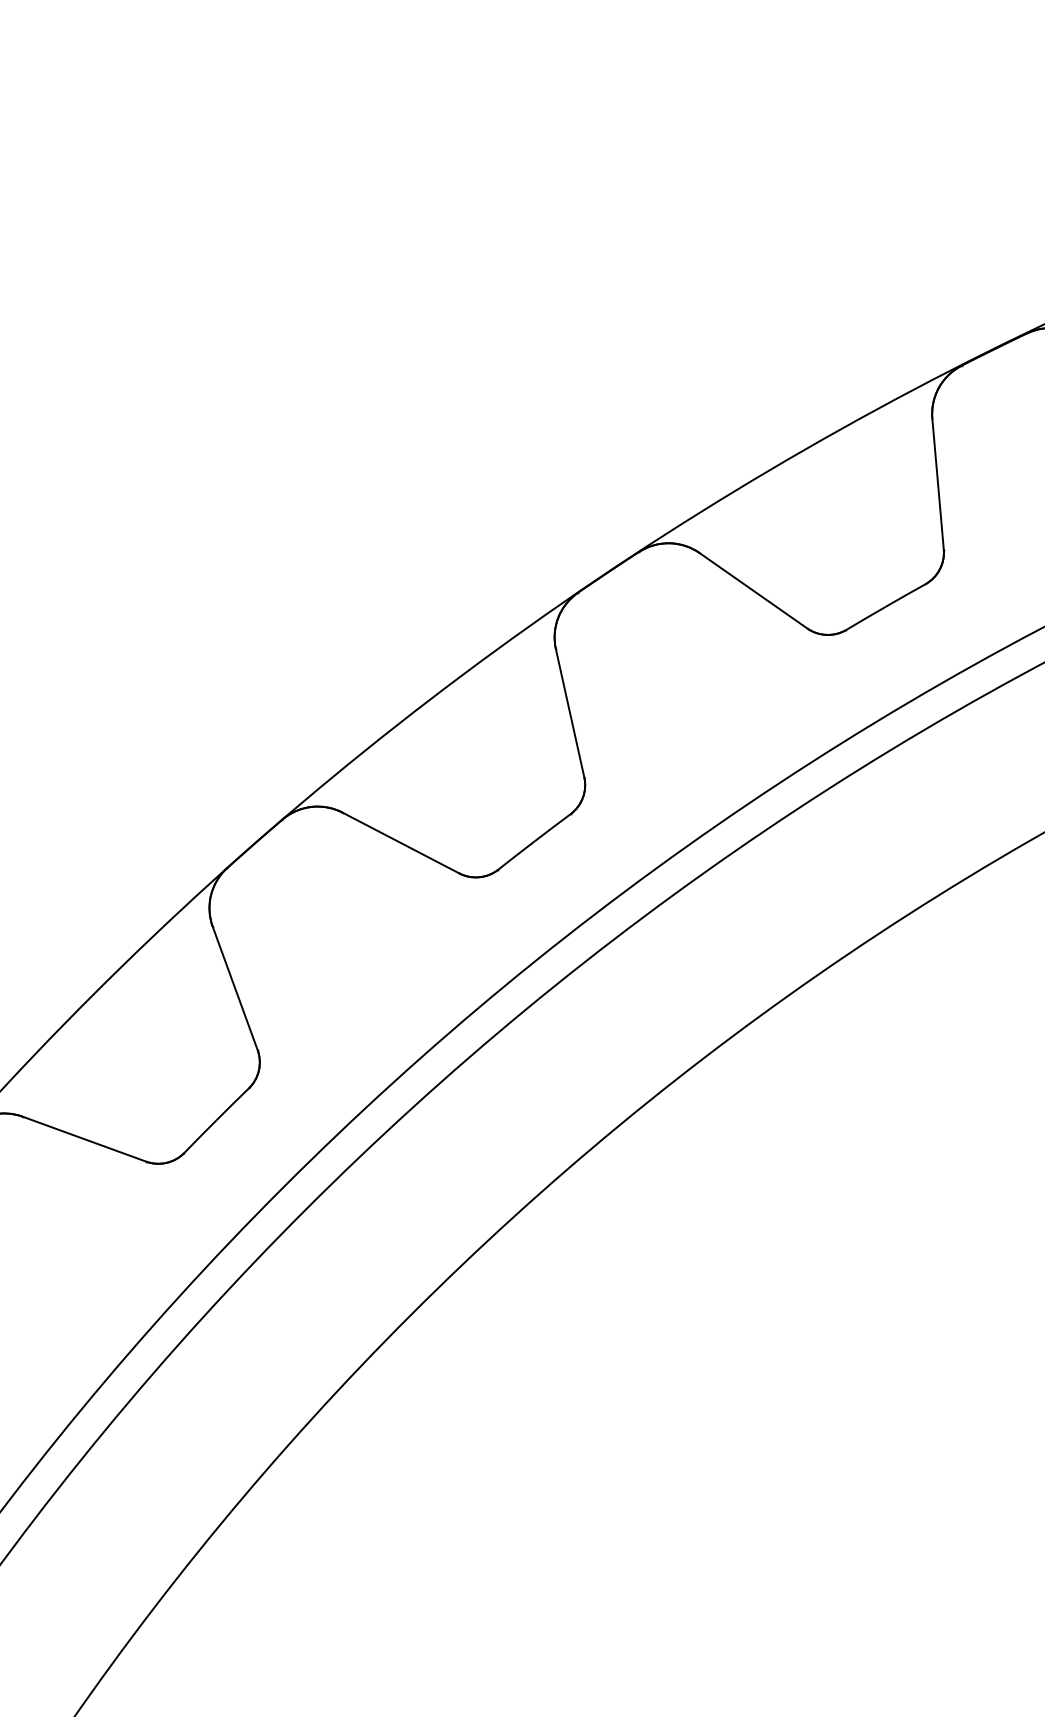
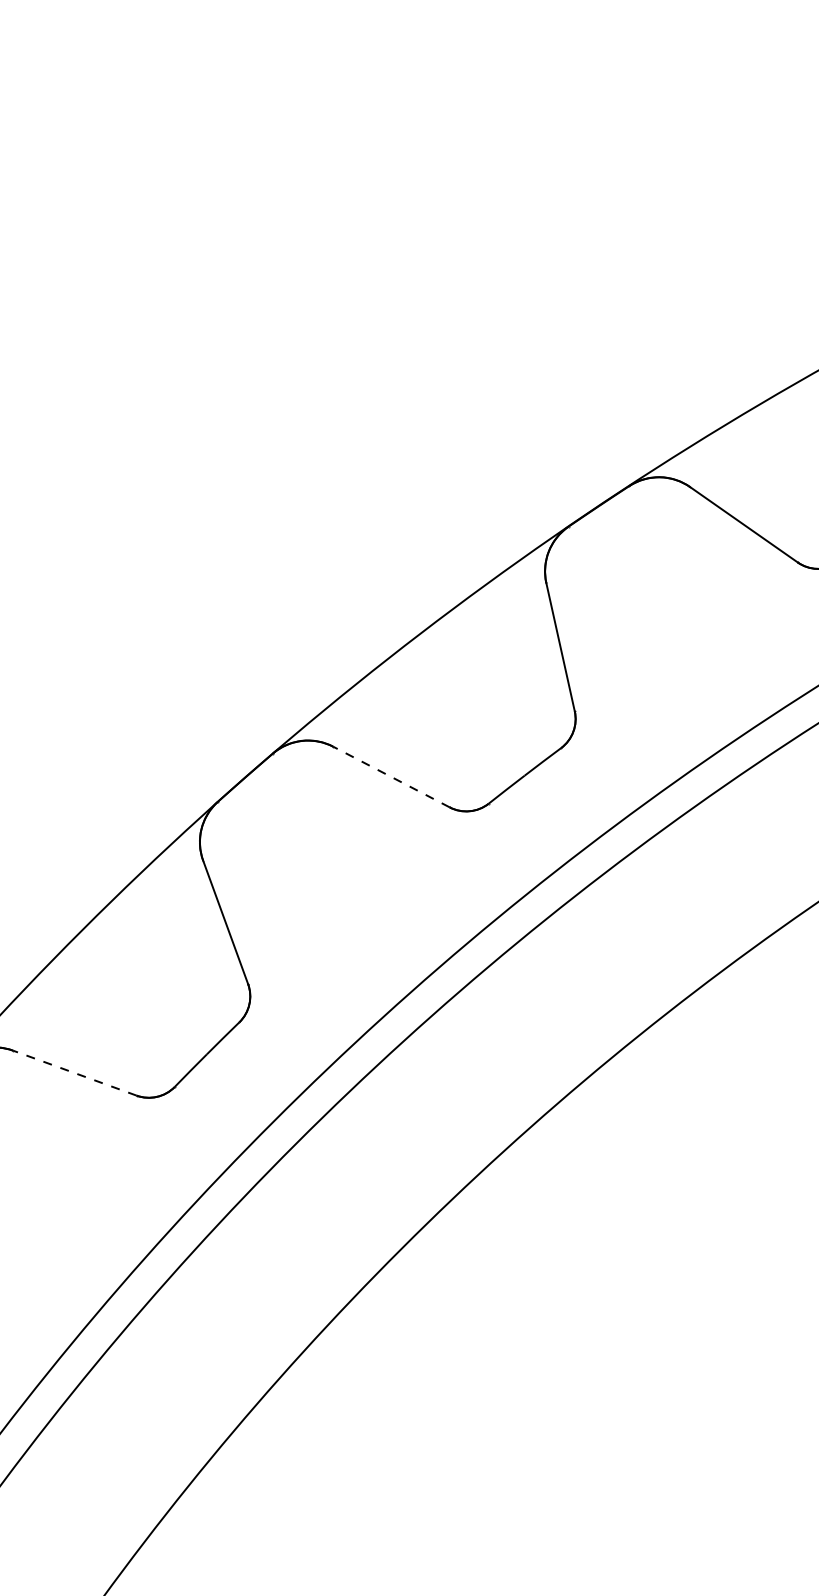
line: (400, 843) -> (390, 777), solid -> dashed
line: (84, 1139) -> (74, 1073), solid -> dashed

